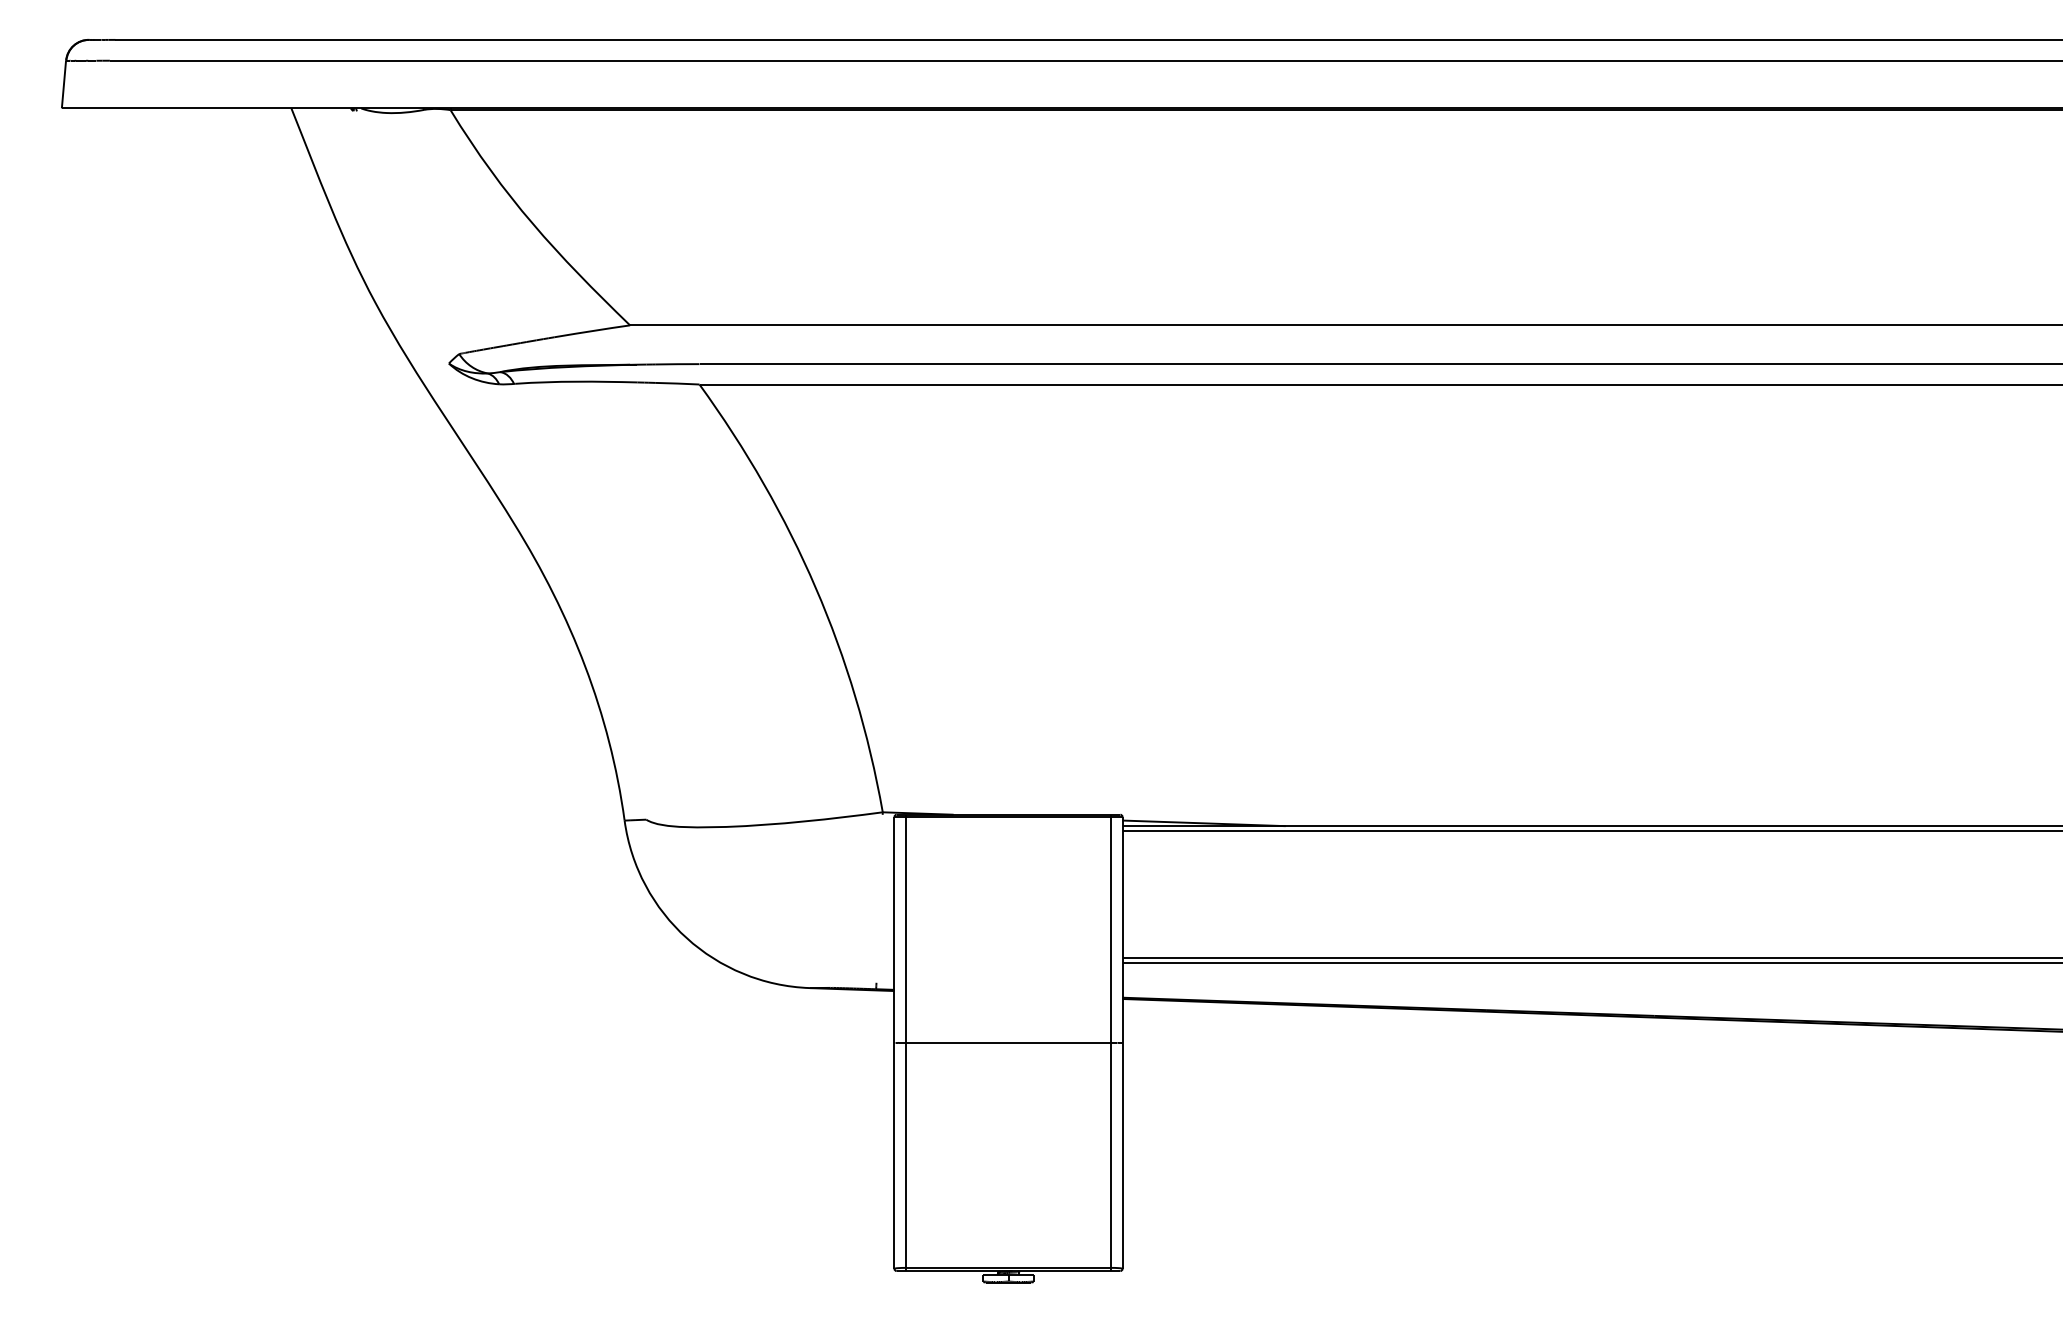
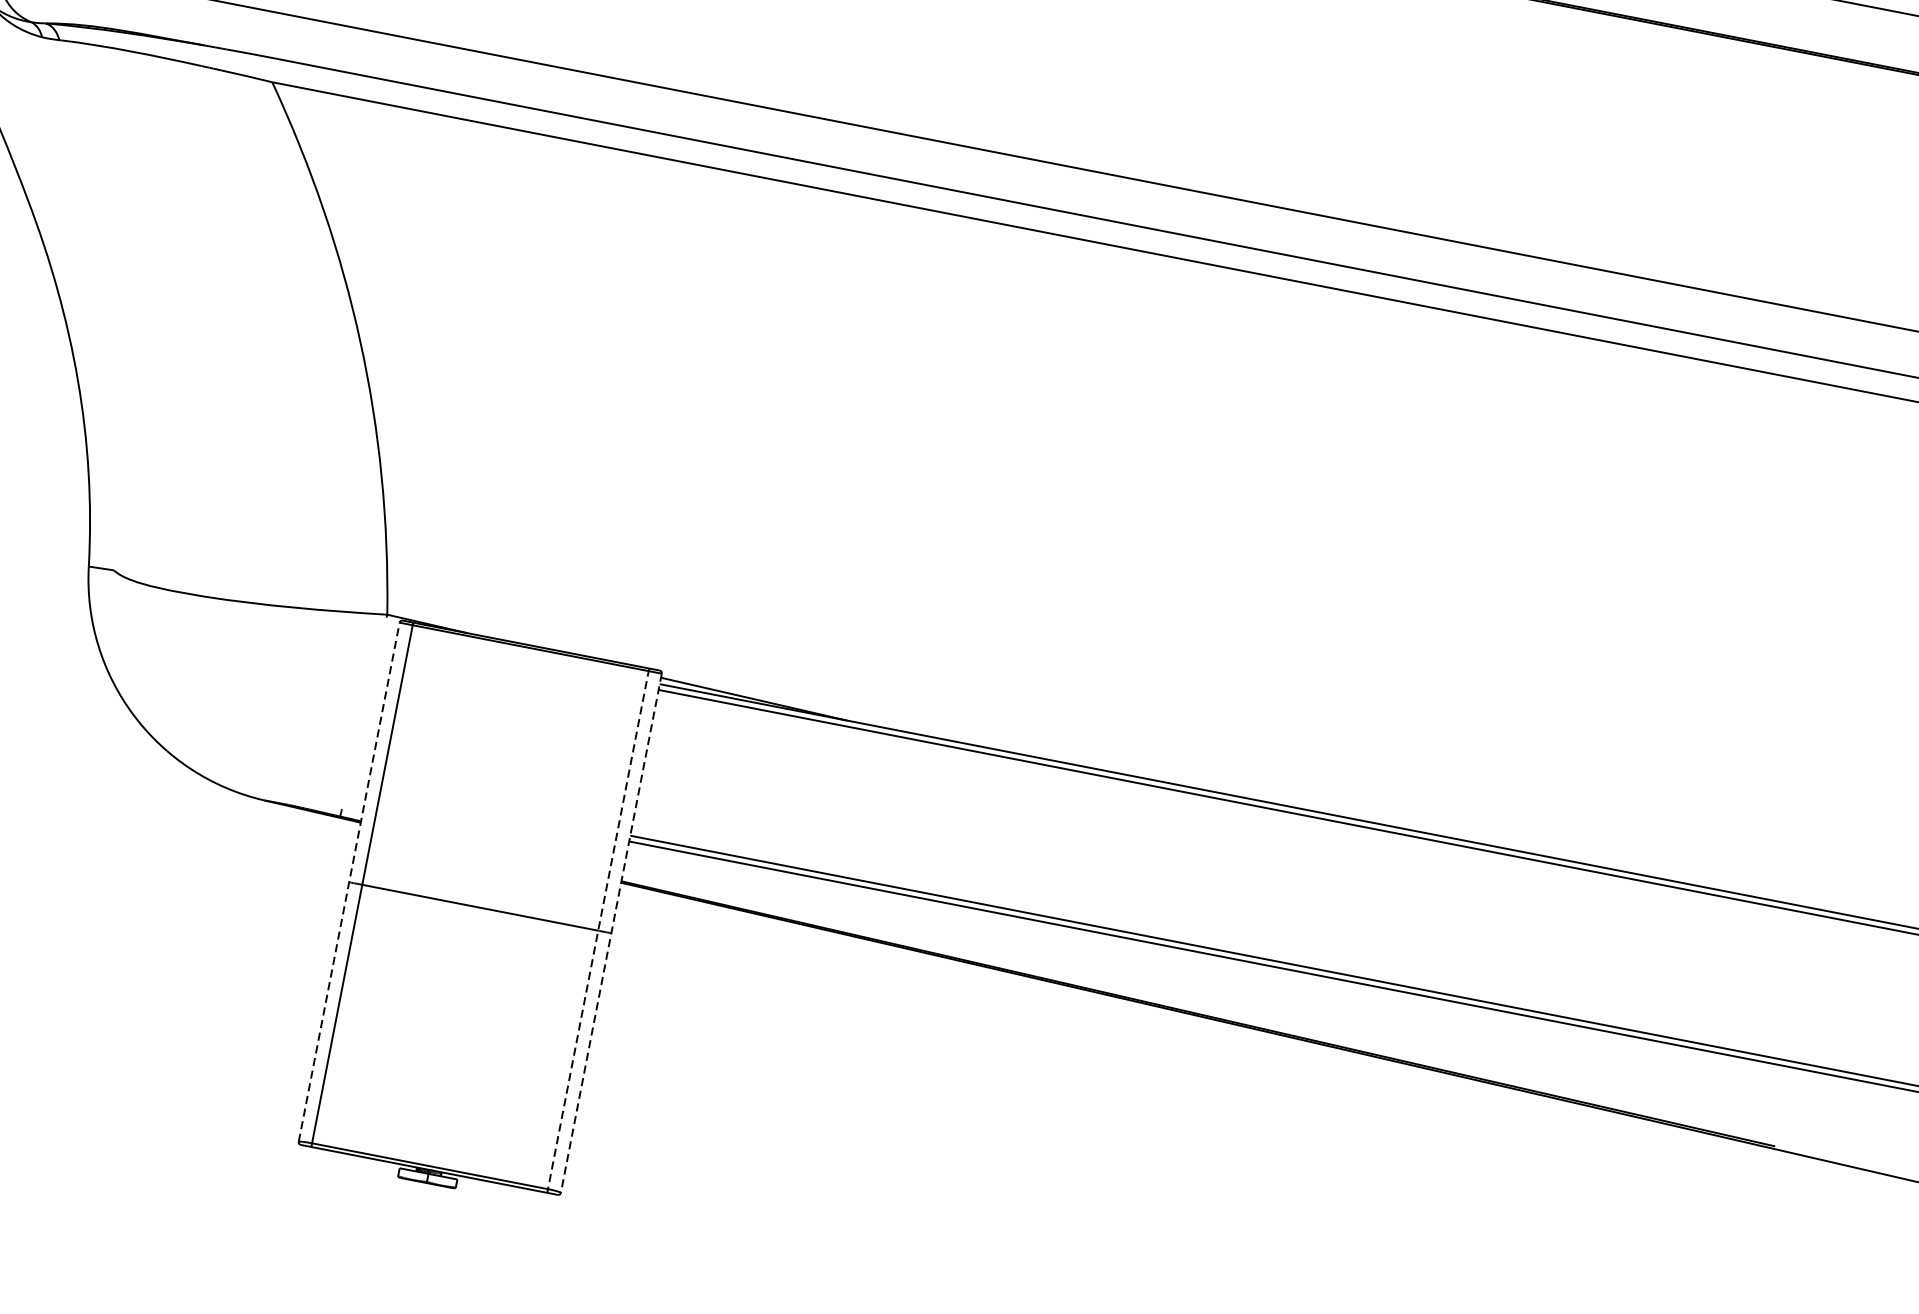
line: (894, 1042) -> (349, 881), solid -> dashed
line: (1122, 1042) -> (611, 932), solid -> dashed
line: (1111, 1043) -> (598, 931), solid -> dashed

